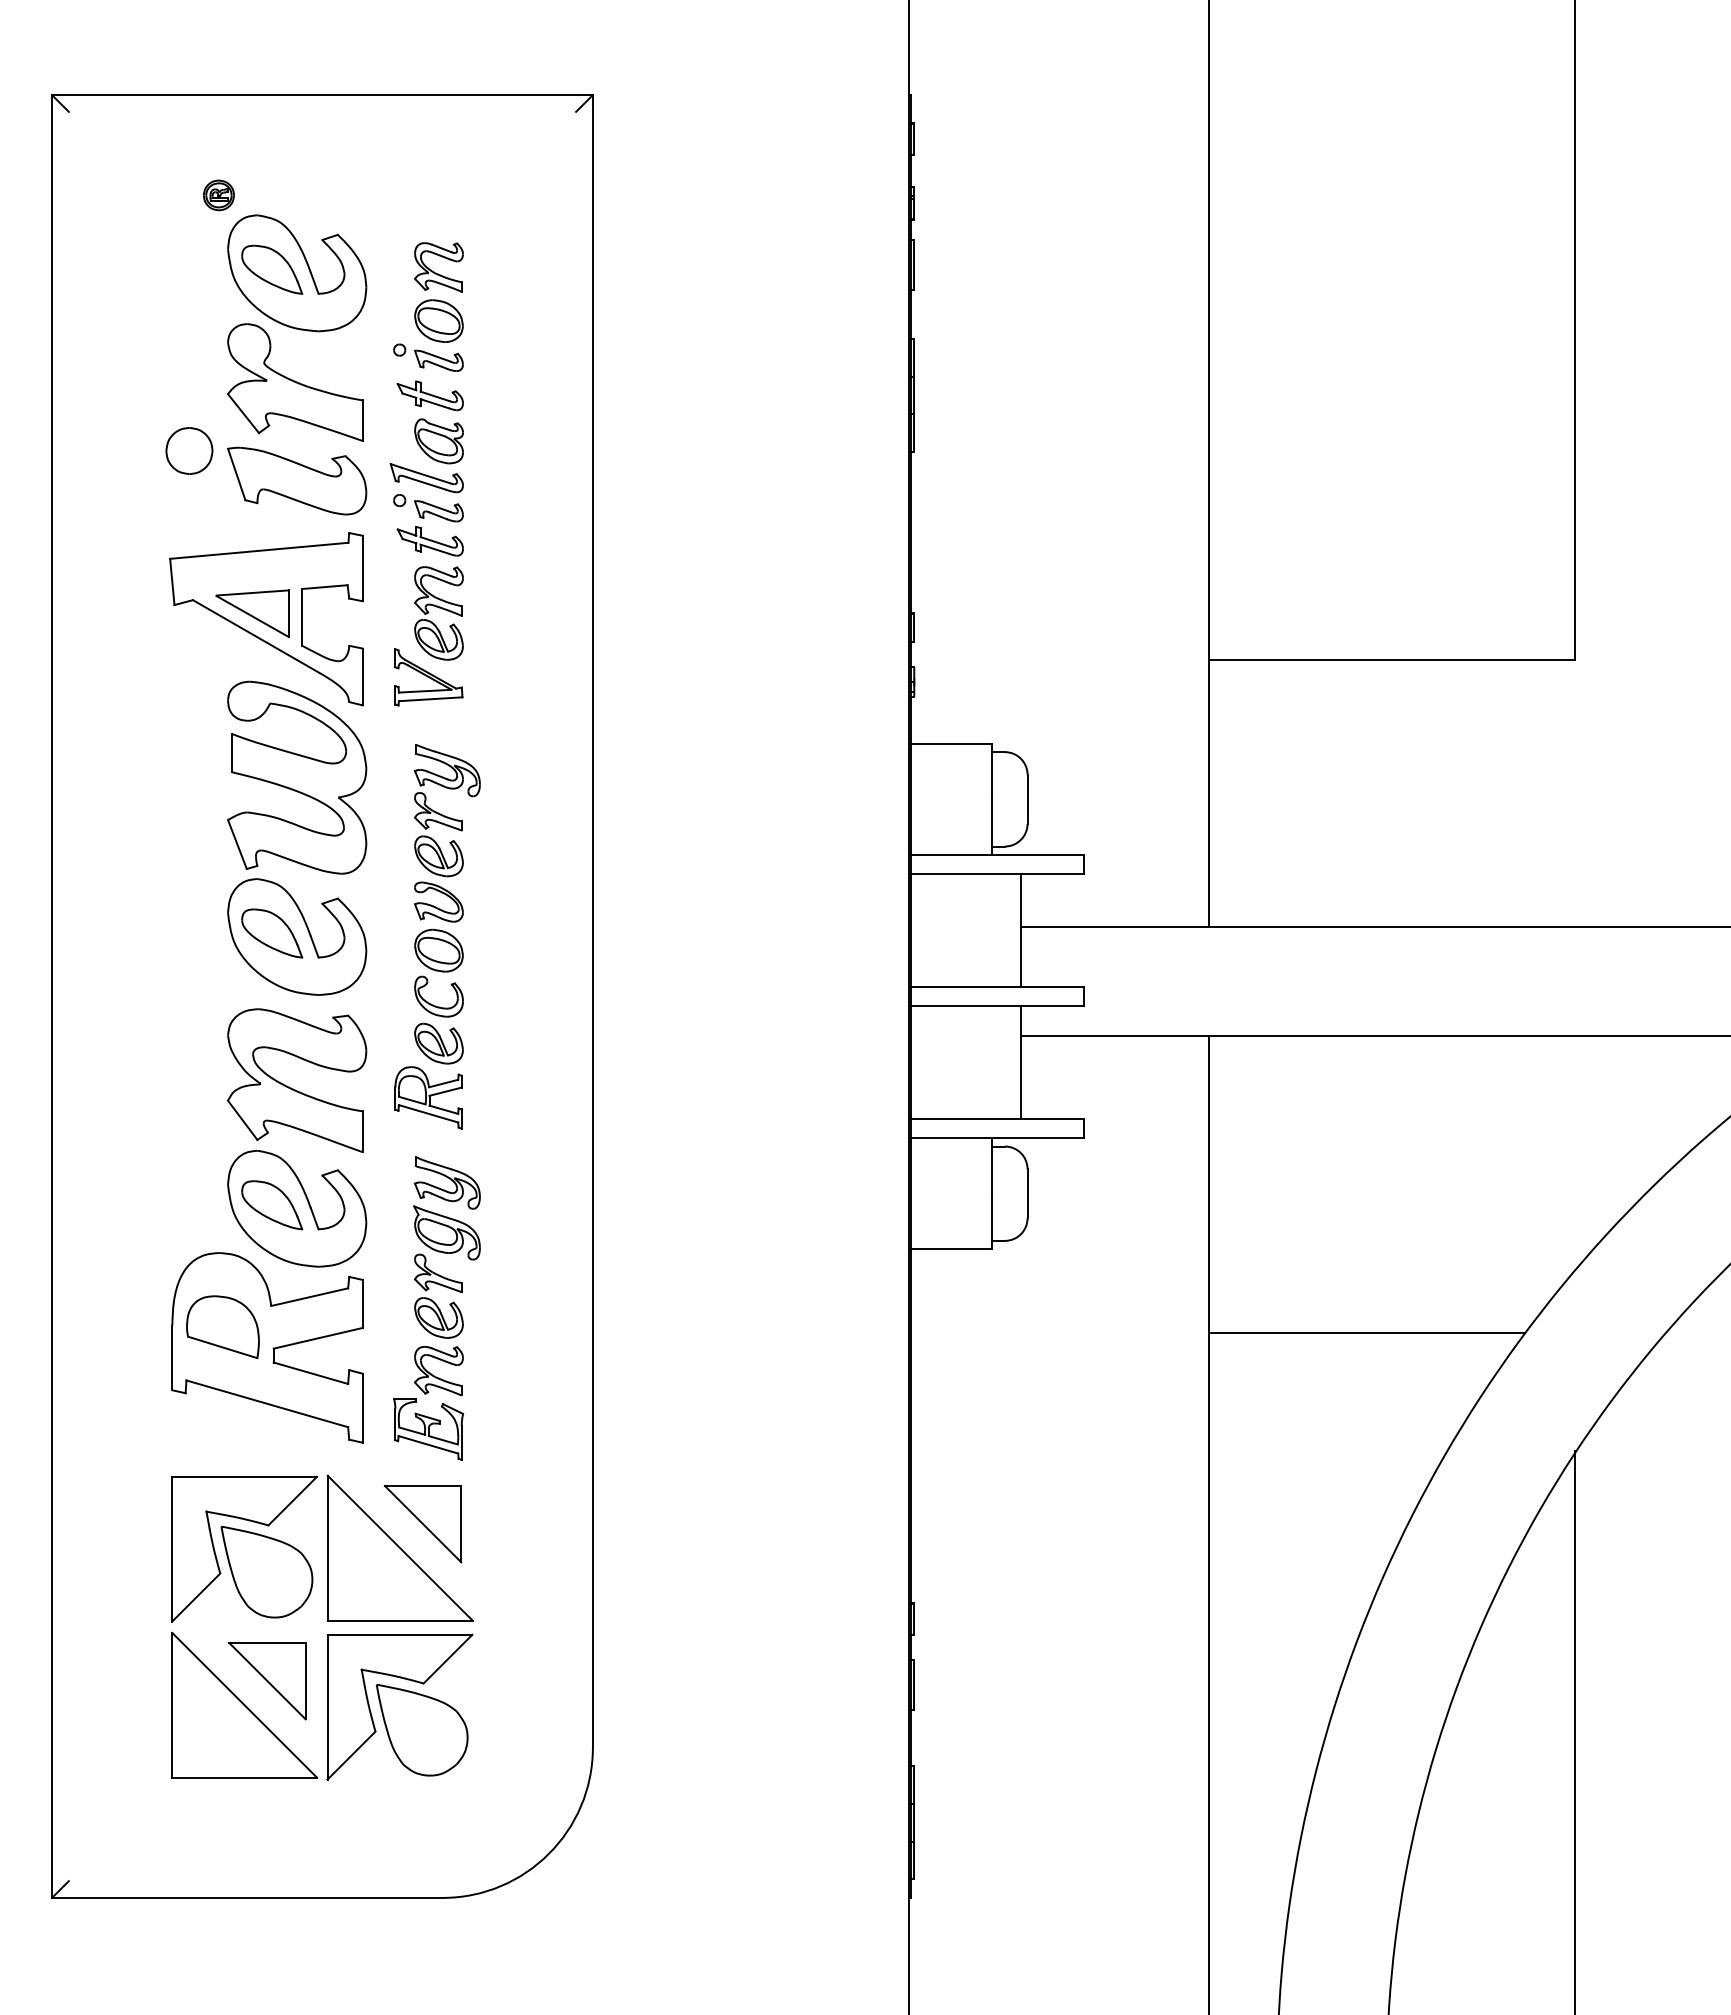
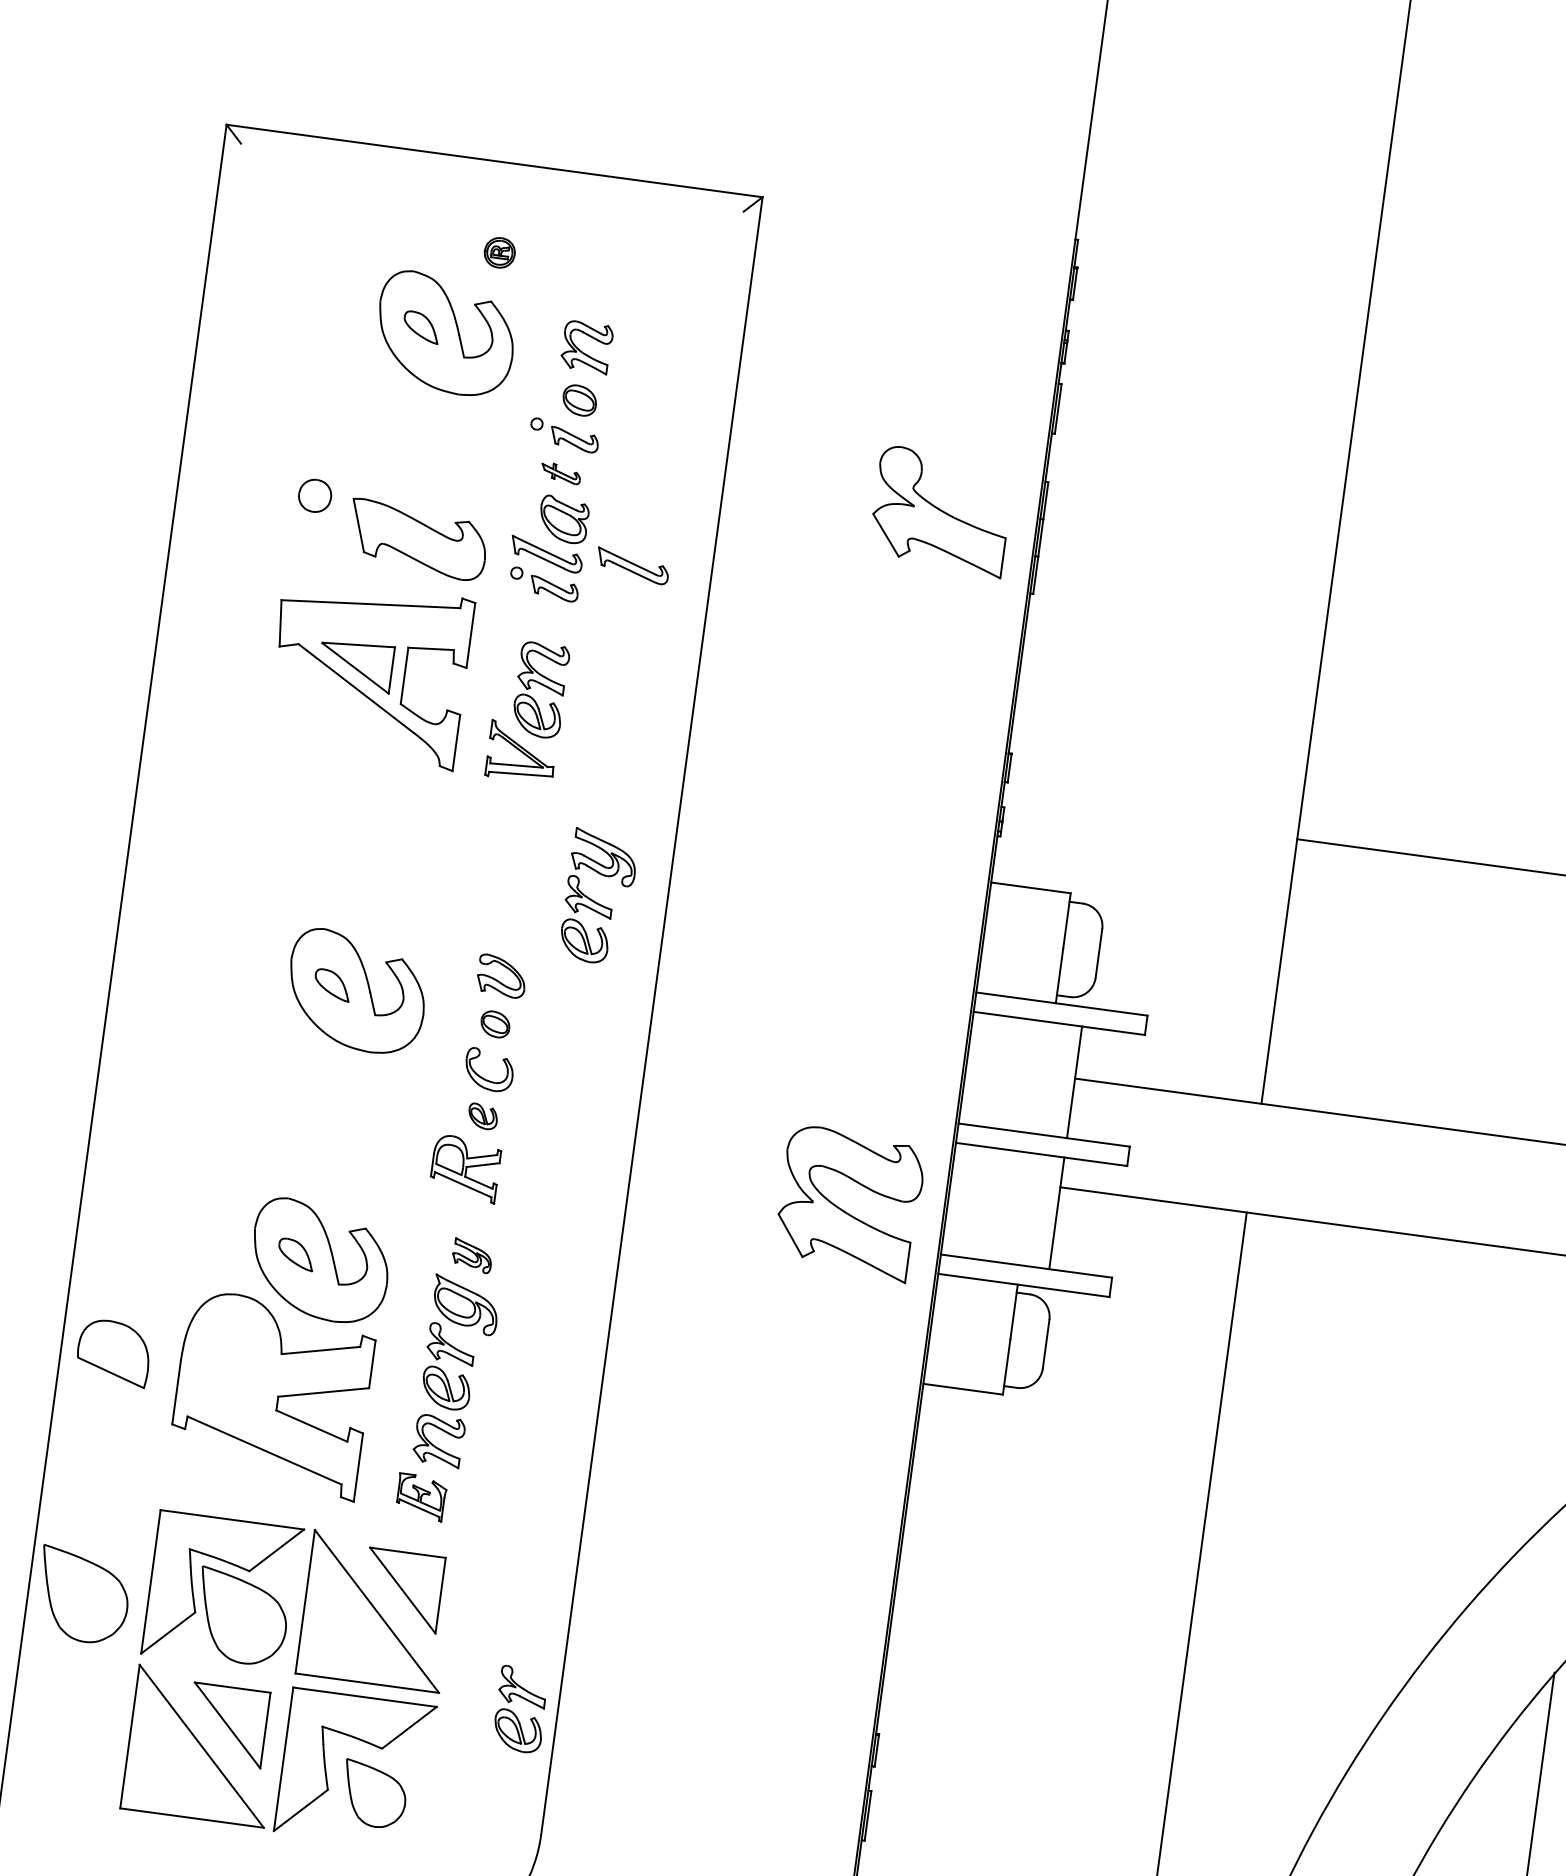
part: (218, 195) -> (499, 252), moved
part: (272, 269) -> (421, 327), size x0.6
part: (438, 320) -> (579, 399), size x0.7
part: (295, 382) -> (941, 511), moved
part: (429, 395) -> (560, 473), size x0.6
part: (189, 450) -> (315, 495), size x0.7
part: (513, 478) -> (632, 566), added
part: (429, 541) -> (540, 617), removed
part: (297, 777) -> (378, 833), removed
part: (446, 810) -> (597, 896), moved
part: (272, 933) -> (332, 985), size x0.6
part: (438, 950) -> (494, 1024), size x0.6
part: (438, 1043) -> (482, 1116), size x0.6
part: (293, 1088) -> (845, 1210), moved
part: (446, 1182) -> (471, 1255), size x0.6
part: (272, 1205) -> (296, 1254), size x0.6
part: (222, 1327) -> (113, 1353), moved
line: (1366, 1333) -> (1363, 1528), removed
part: (428, 1429) -> (420, 1497), size x0.7
part: (106, 1571) -> (82, 1595), added
part: (550, 1630) -> (514, 1713), added
part: (421, 1729) -> (373, 1793), size x0.7

